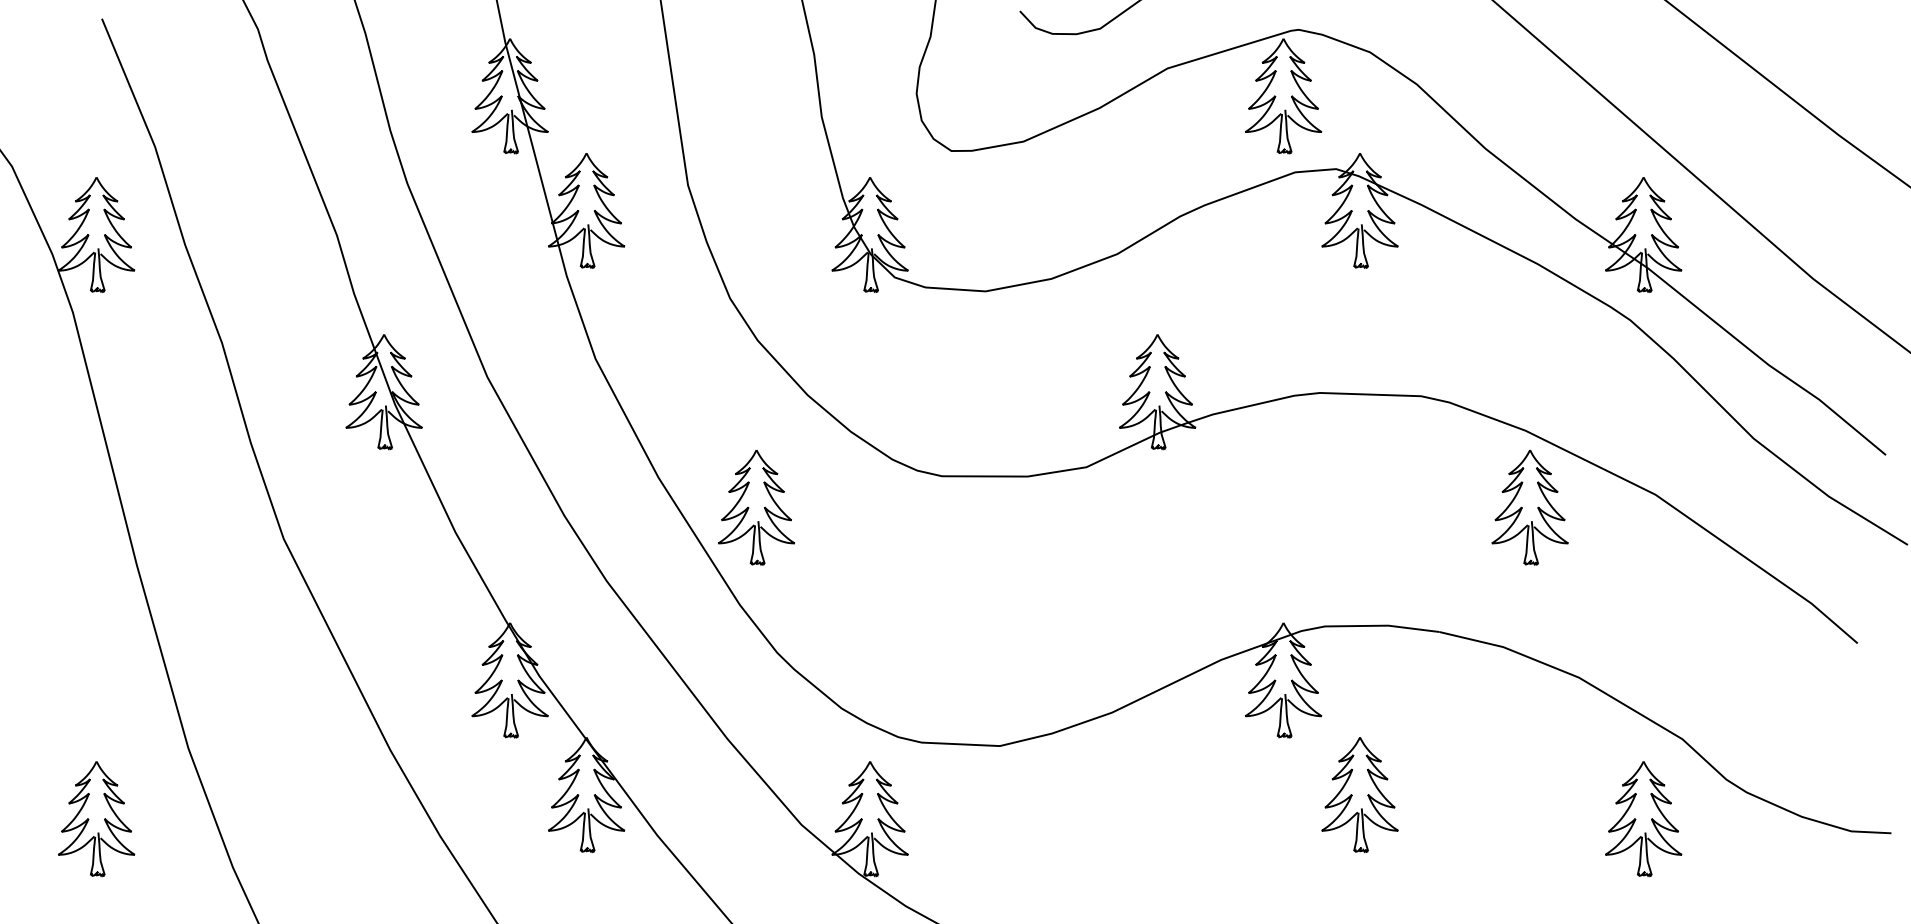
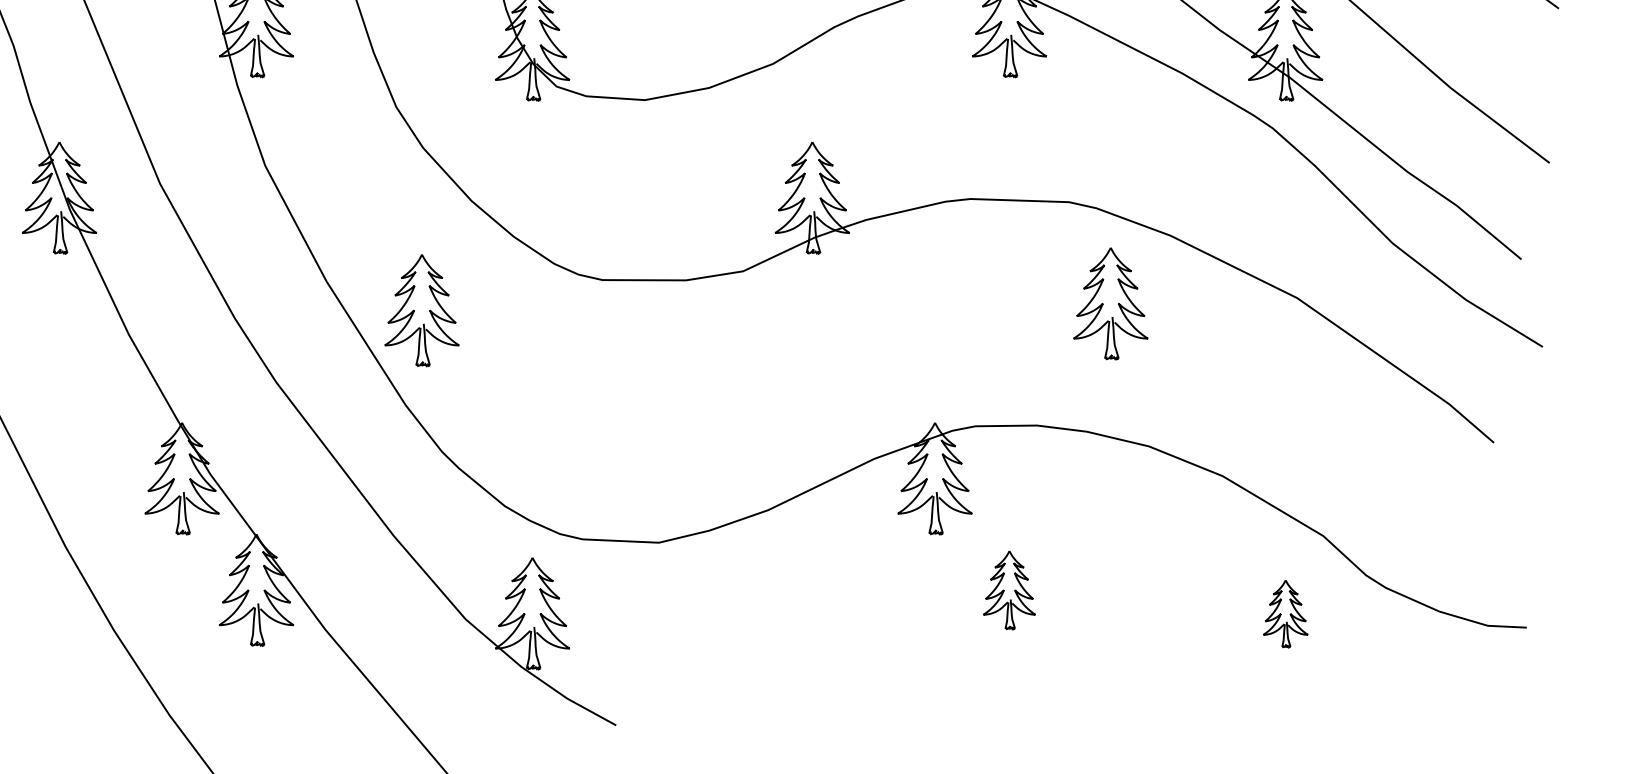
part: (1529, 507) -> (1110, 303), moved
part: (1359, 794) -> (1008, 589), size x0.7
part: (1643, 819) -> (1285, 614), size x0.6

